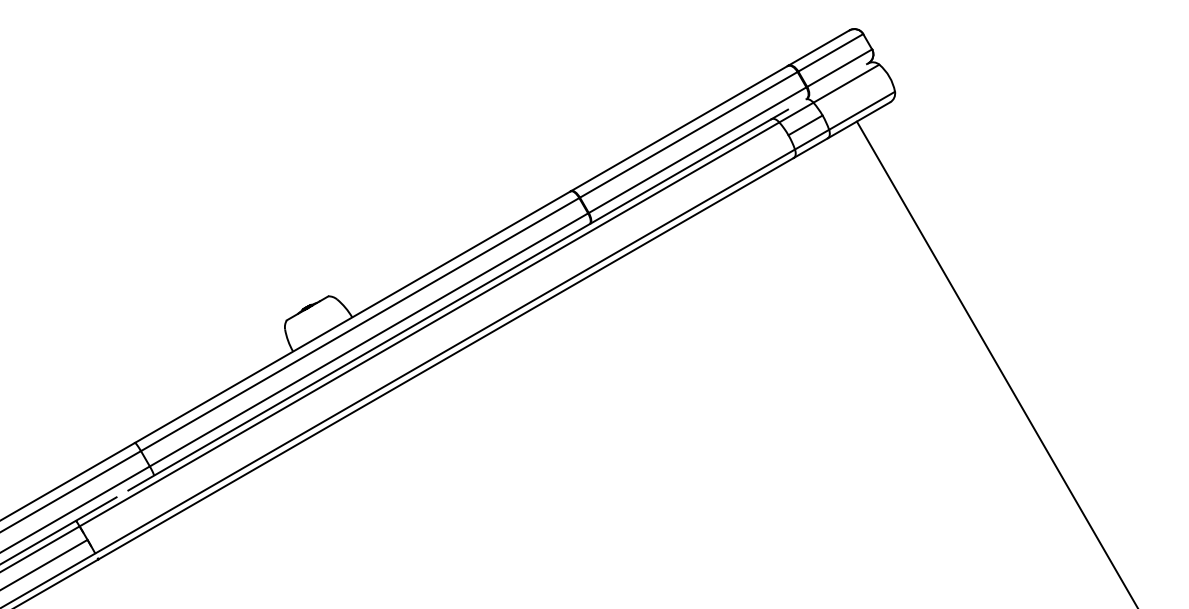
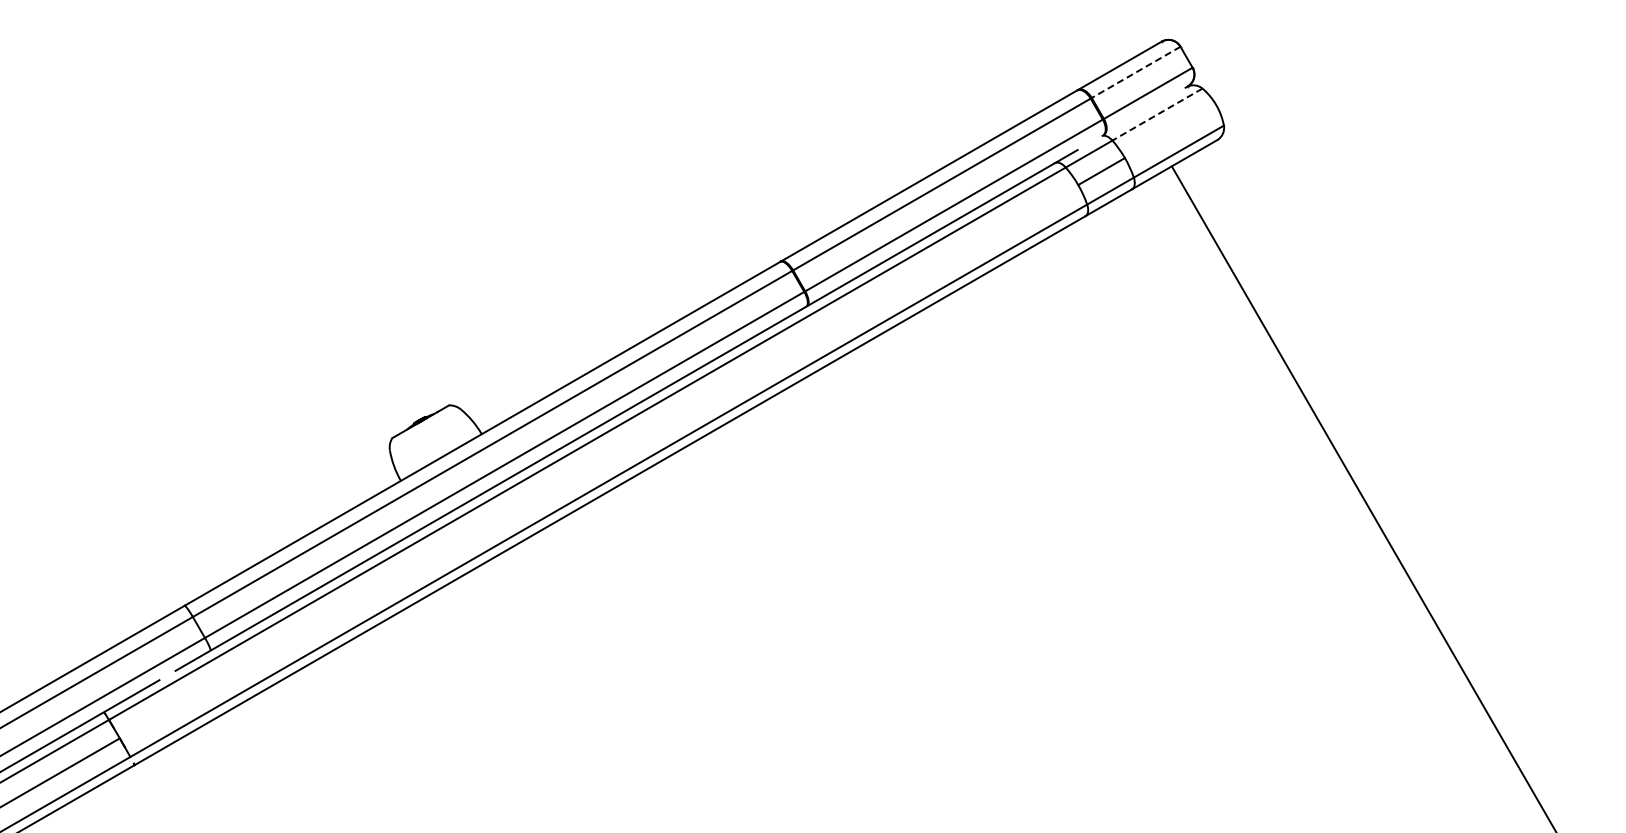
line: (830, 52) -> (1135, 72), solid -> dashed
line: (846, 83) -> (1157, 114), solid -> dashed

